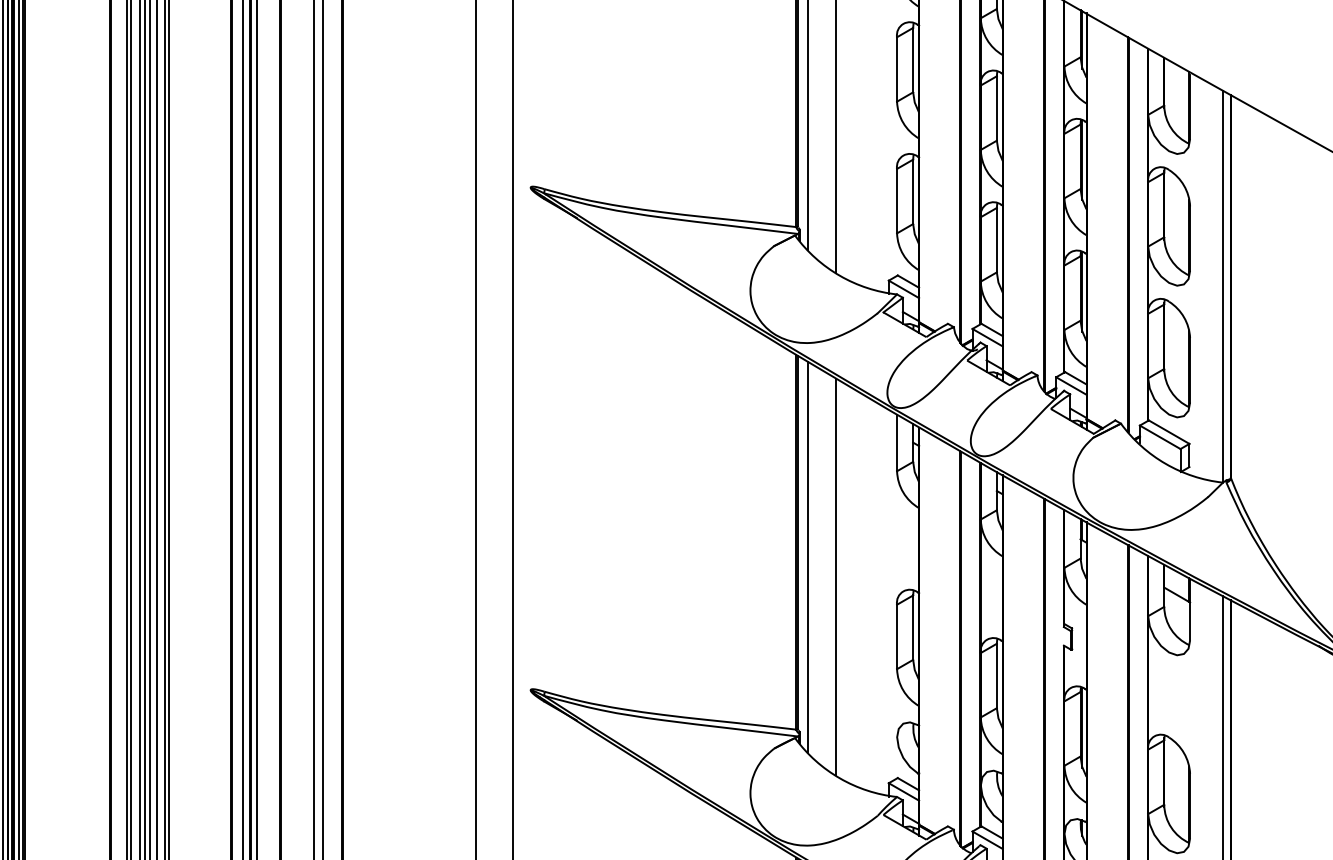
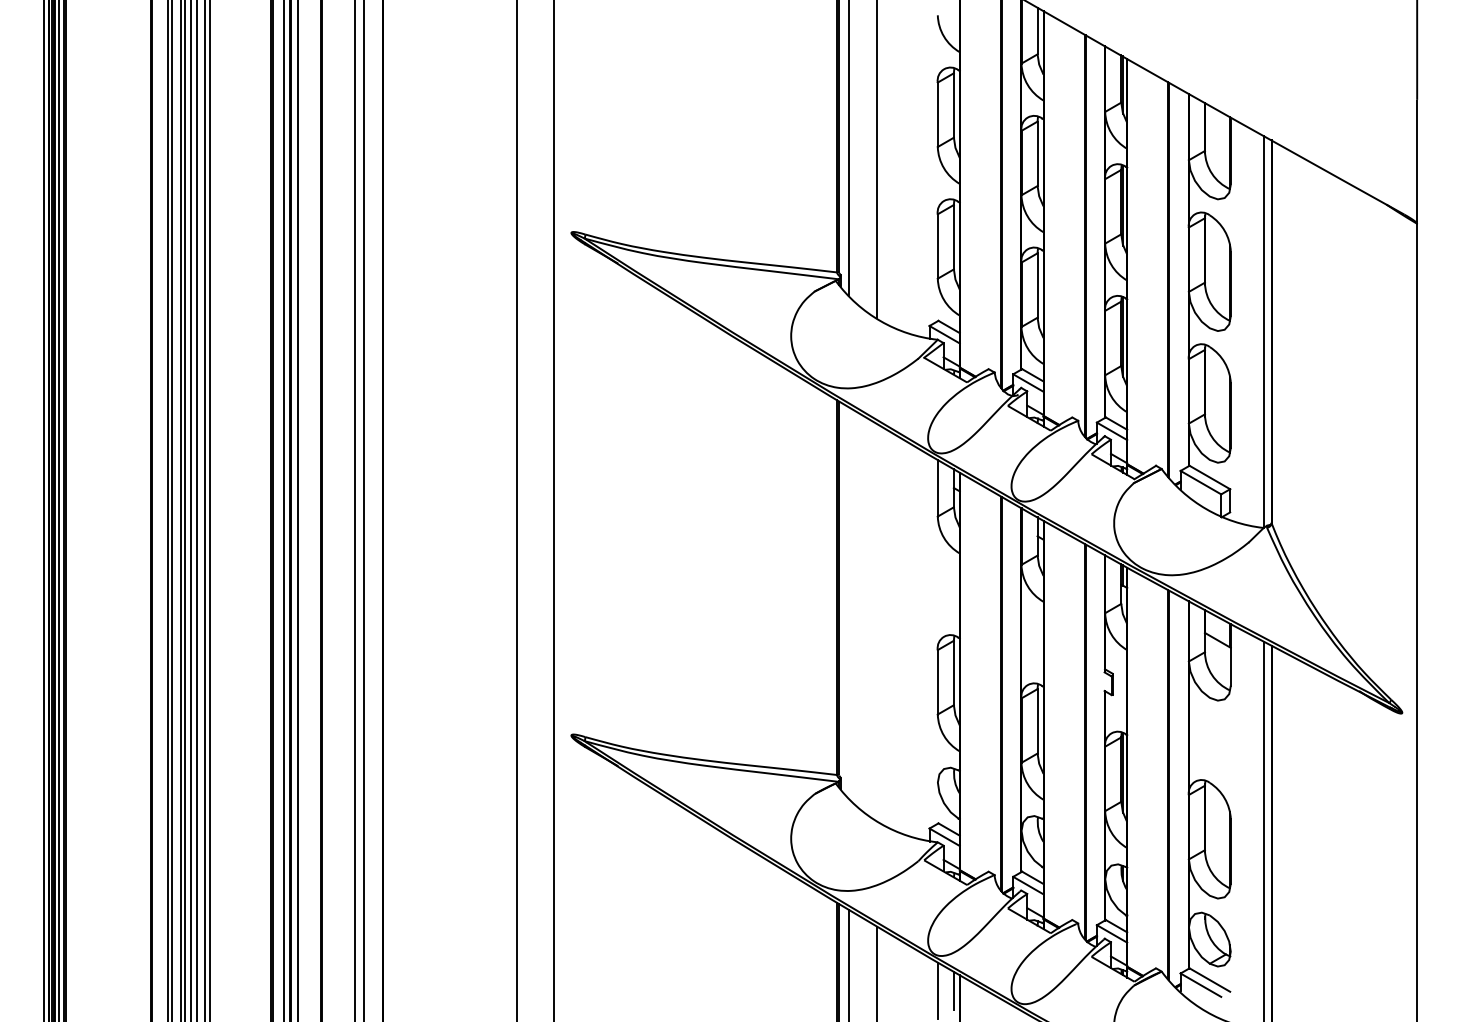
line: (807, 557) -> (848, 602), removed
line: (835, 577) -> (876, 622), removed

